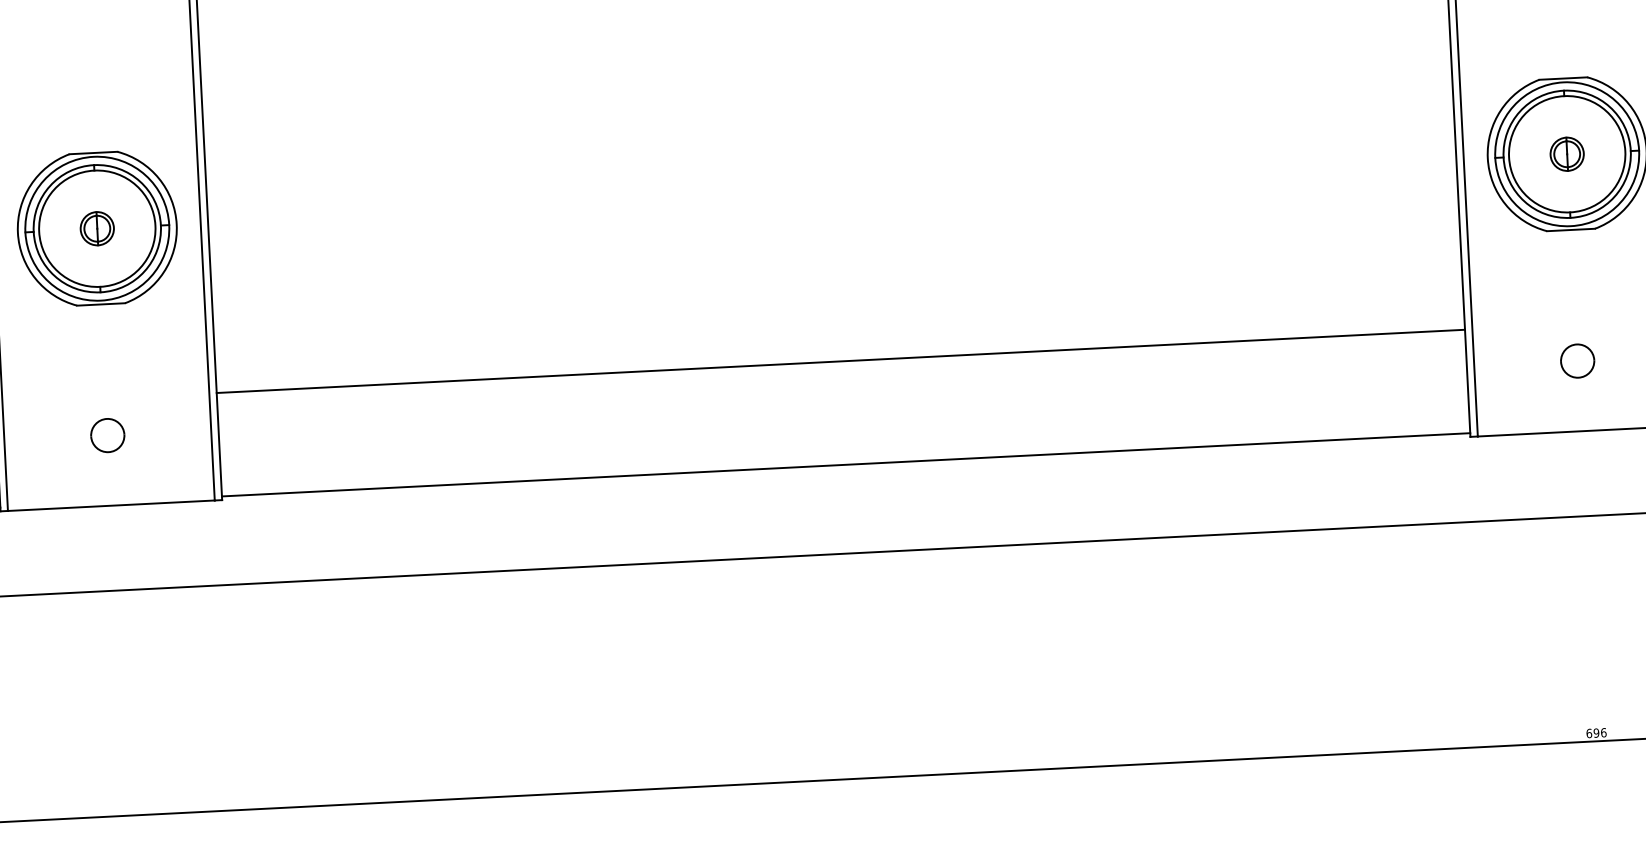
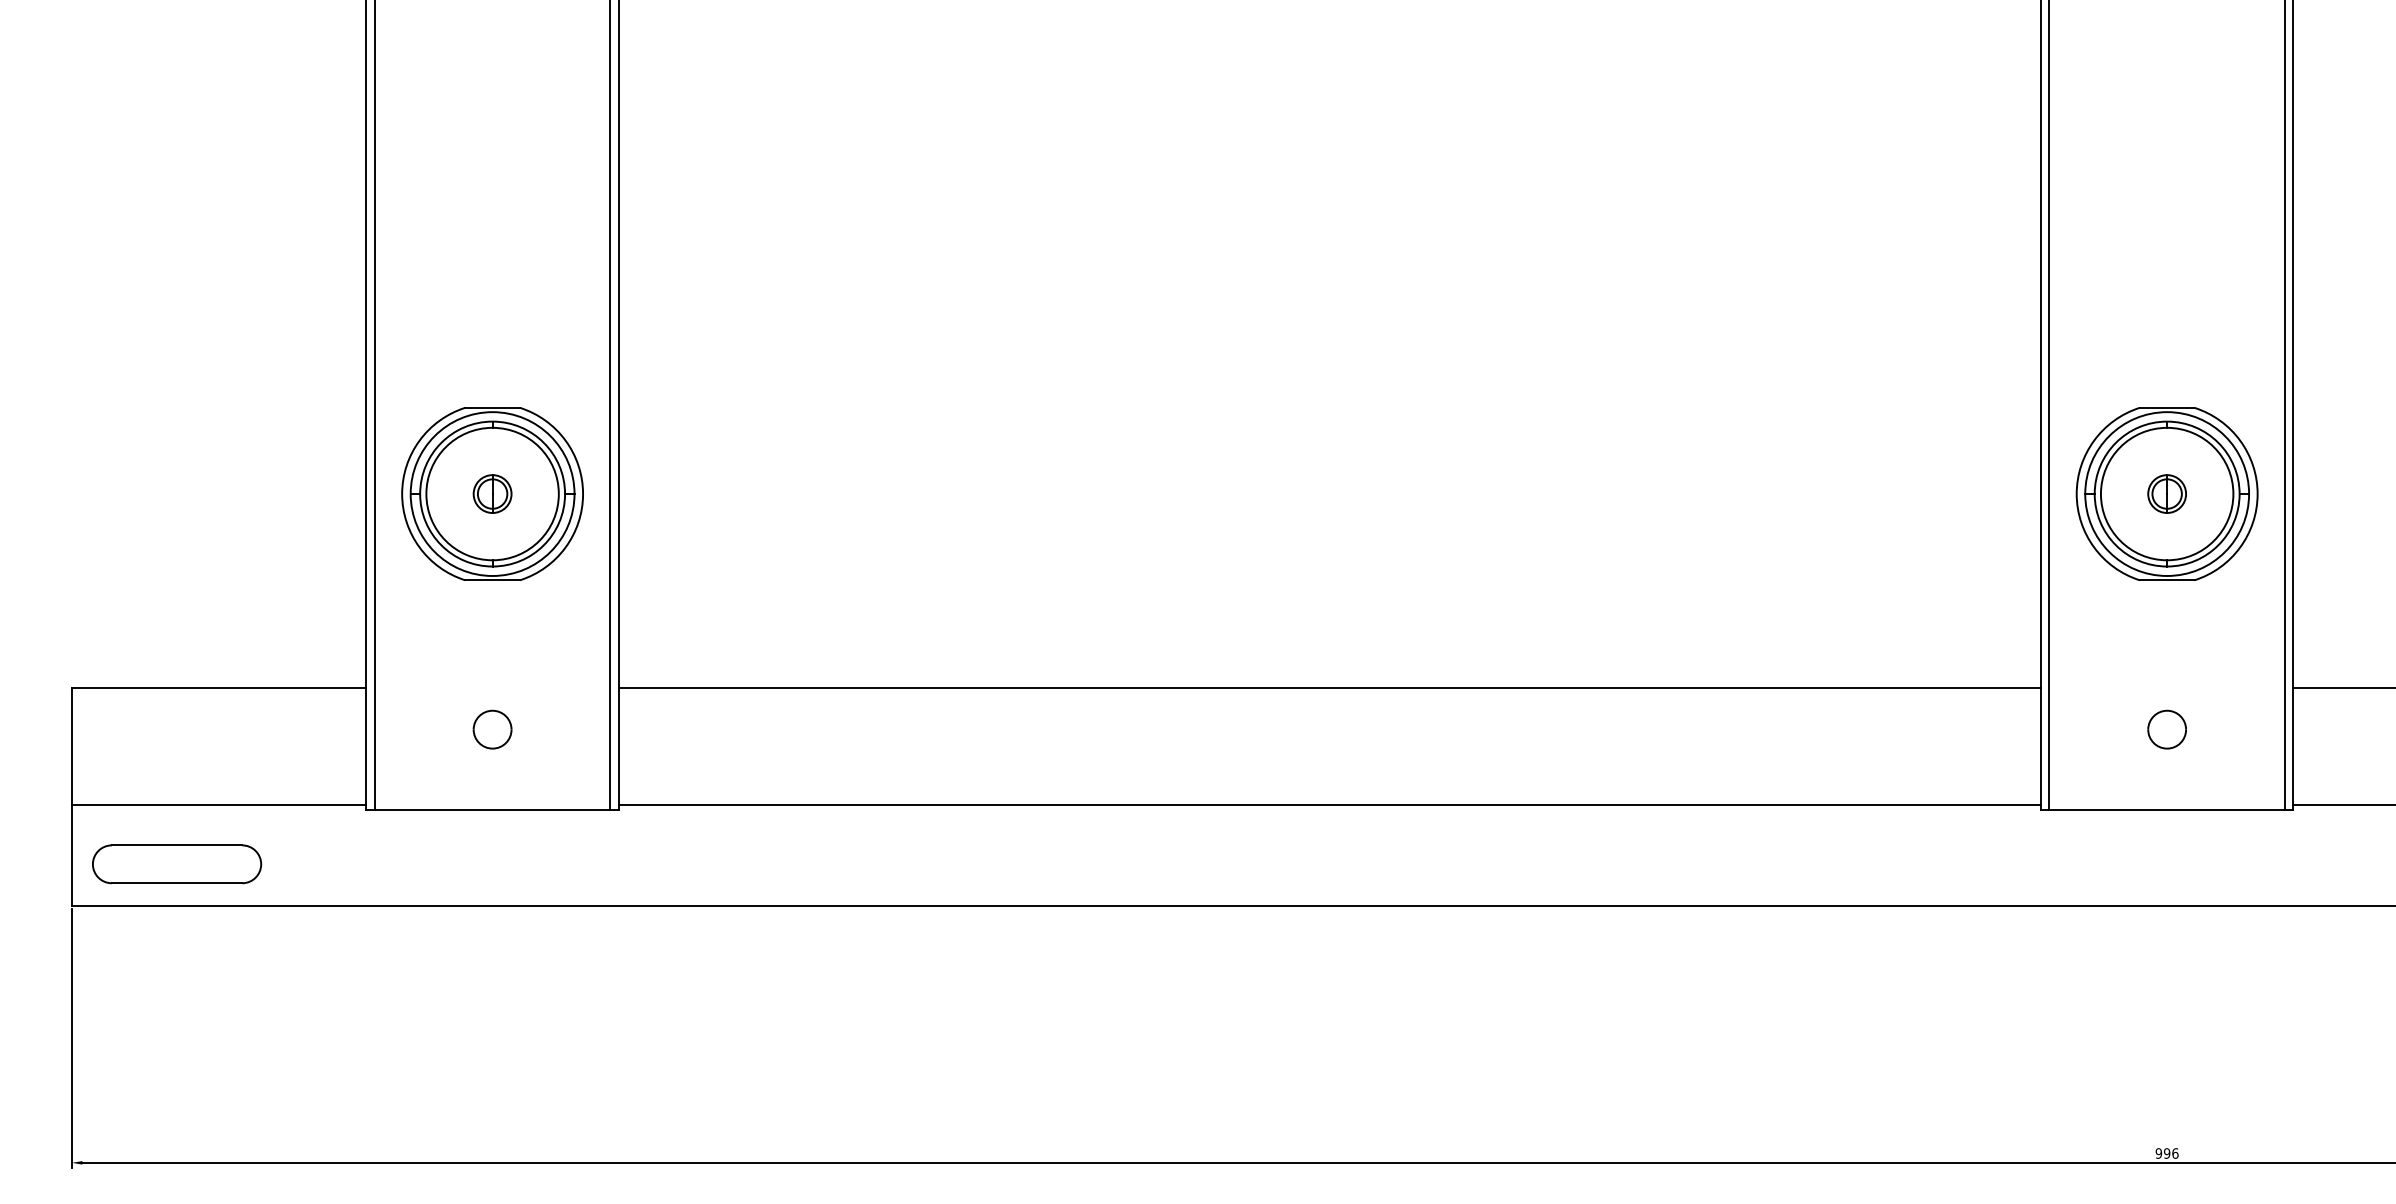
text: (1588, 733) -> (2158, 1153), 696 -> 996

